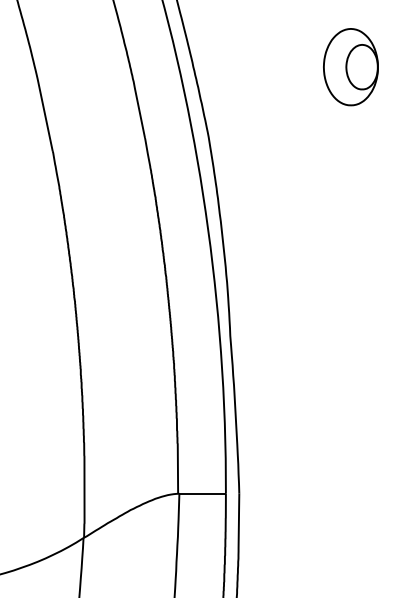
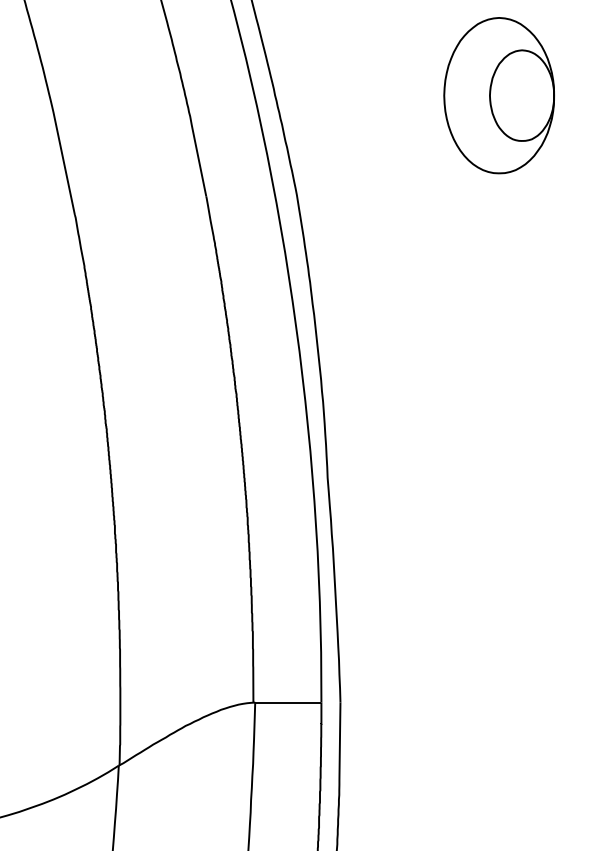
part: (350, 66) -> (498, 94), size x1.43

